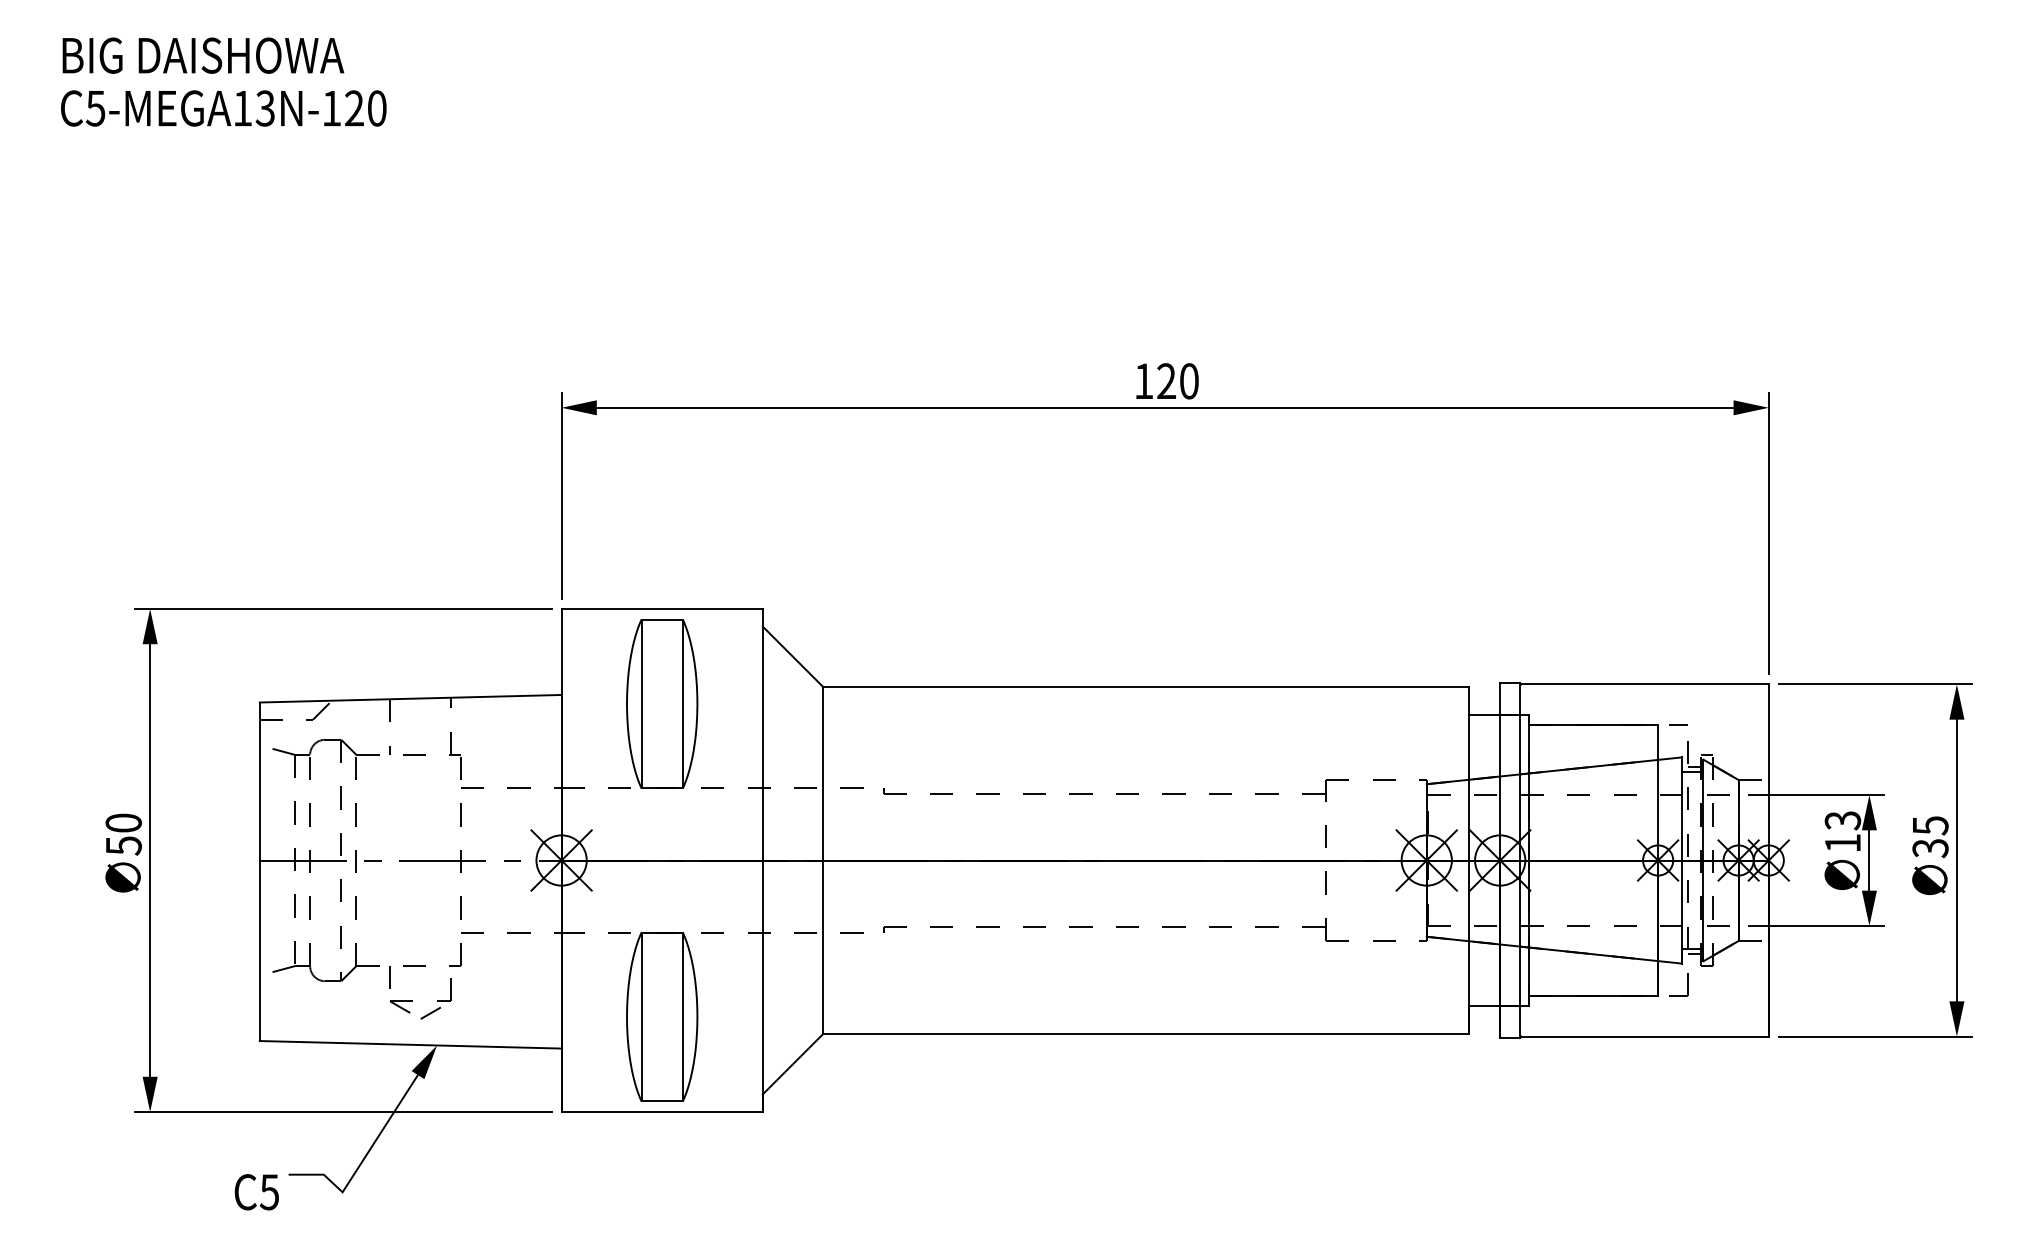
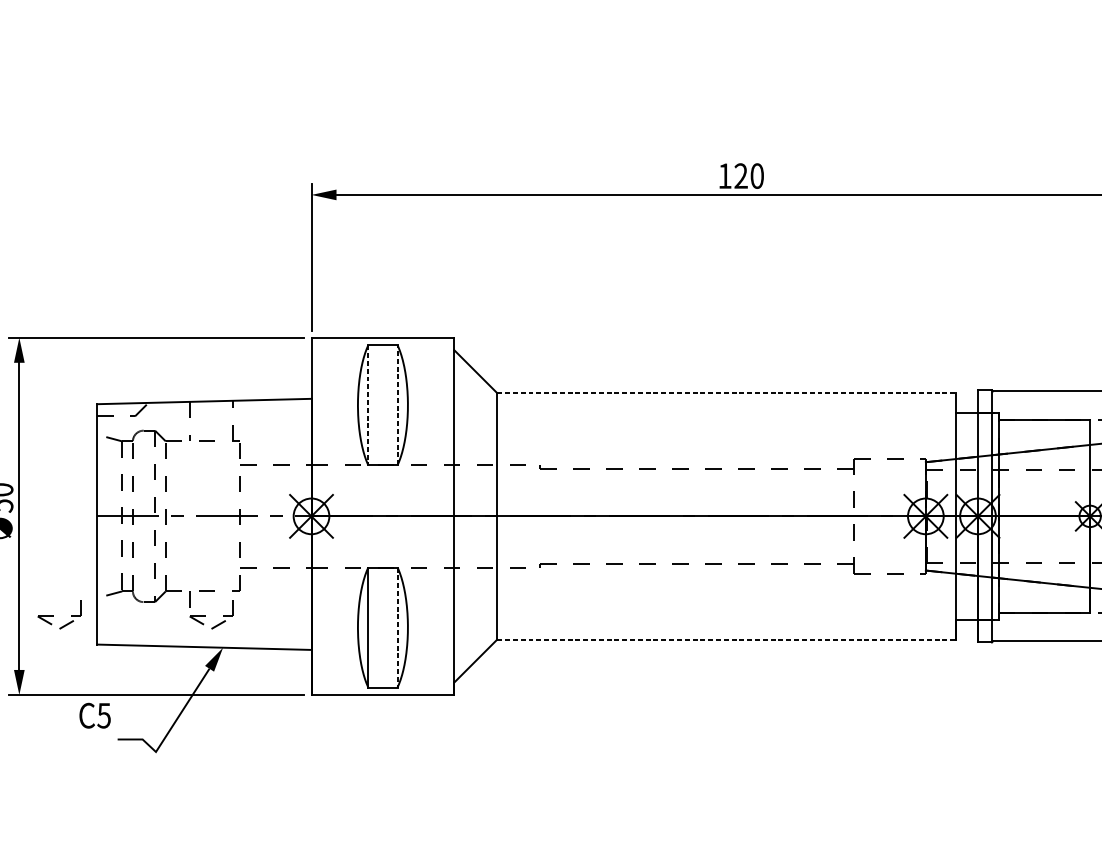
line: (1146, 686) -> (726, 392), solid -> dashed
line: (682, 703) -> (397, 404), solid -> dashed
line: (641, 704) -> (368, 405), solid -> dashed
part: (198, 1000) -> (53, 615), added
line: (682, 1017) -> (397, 627), solid -> dashed
line: (1146, 1034) -> (726, 639), solid -> dashed
text: (256, 1192) -> (94, 715), moved

